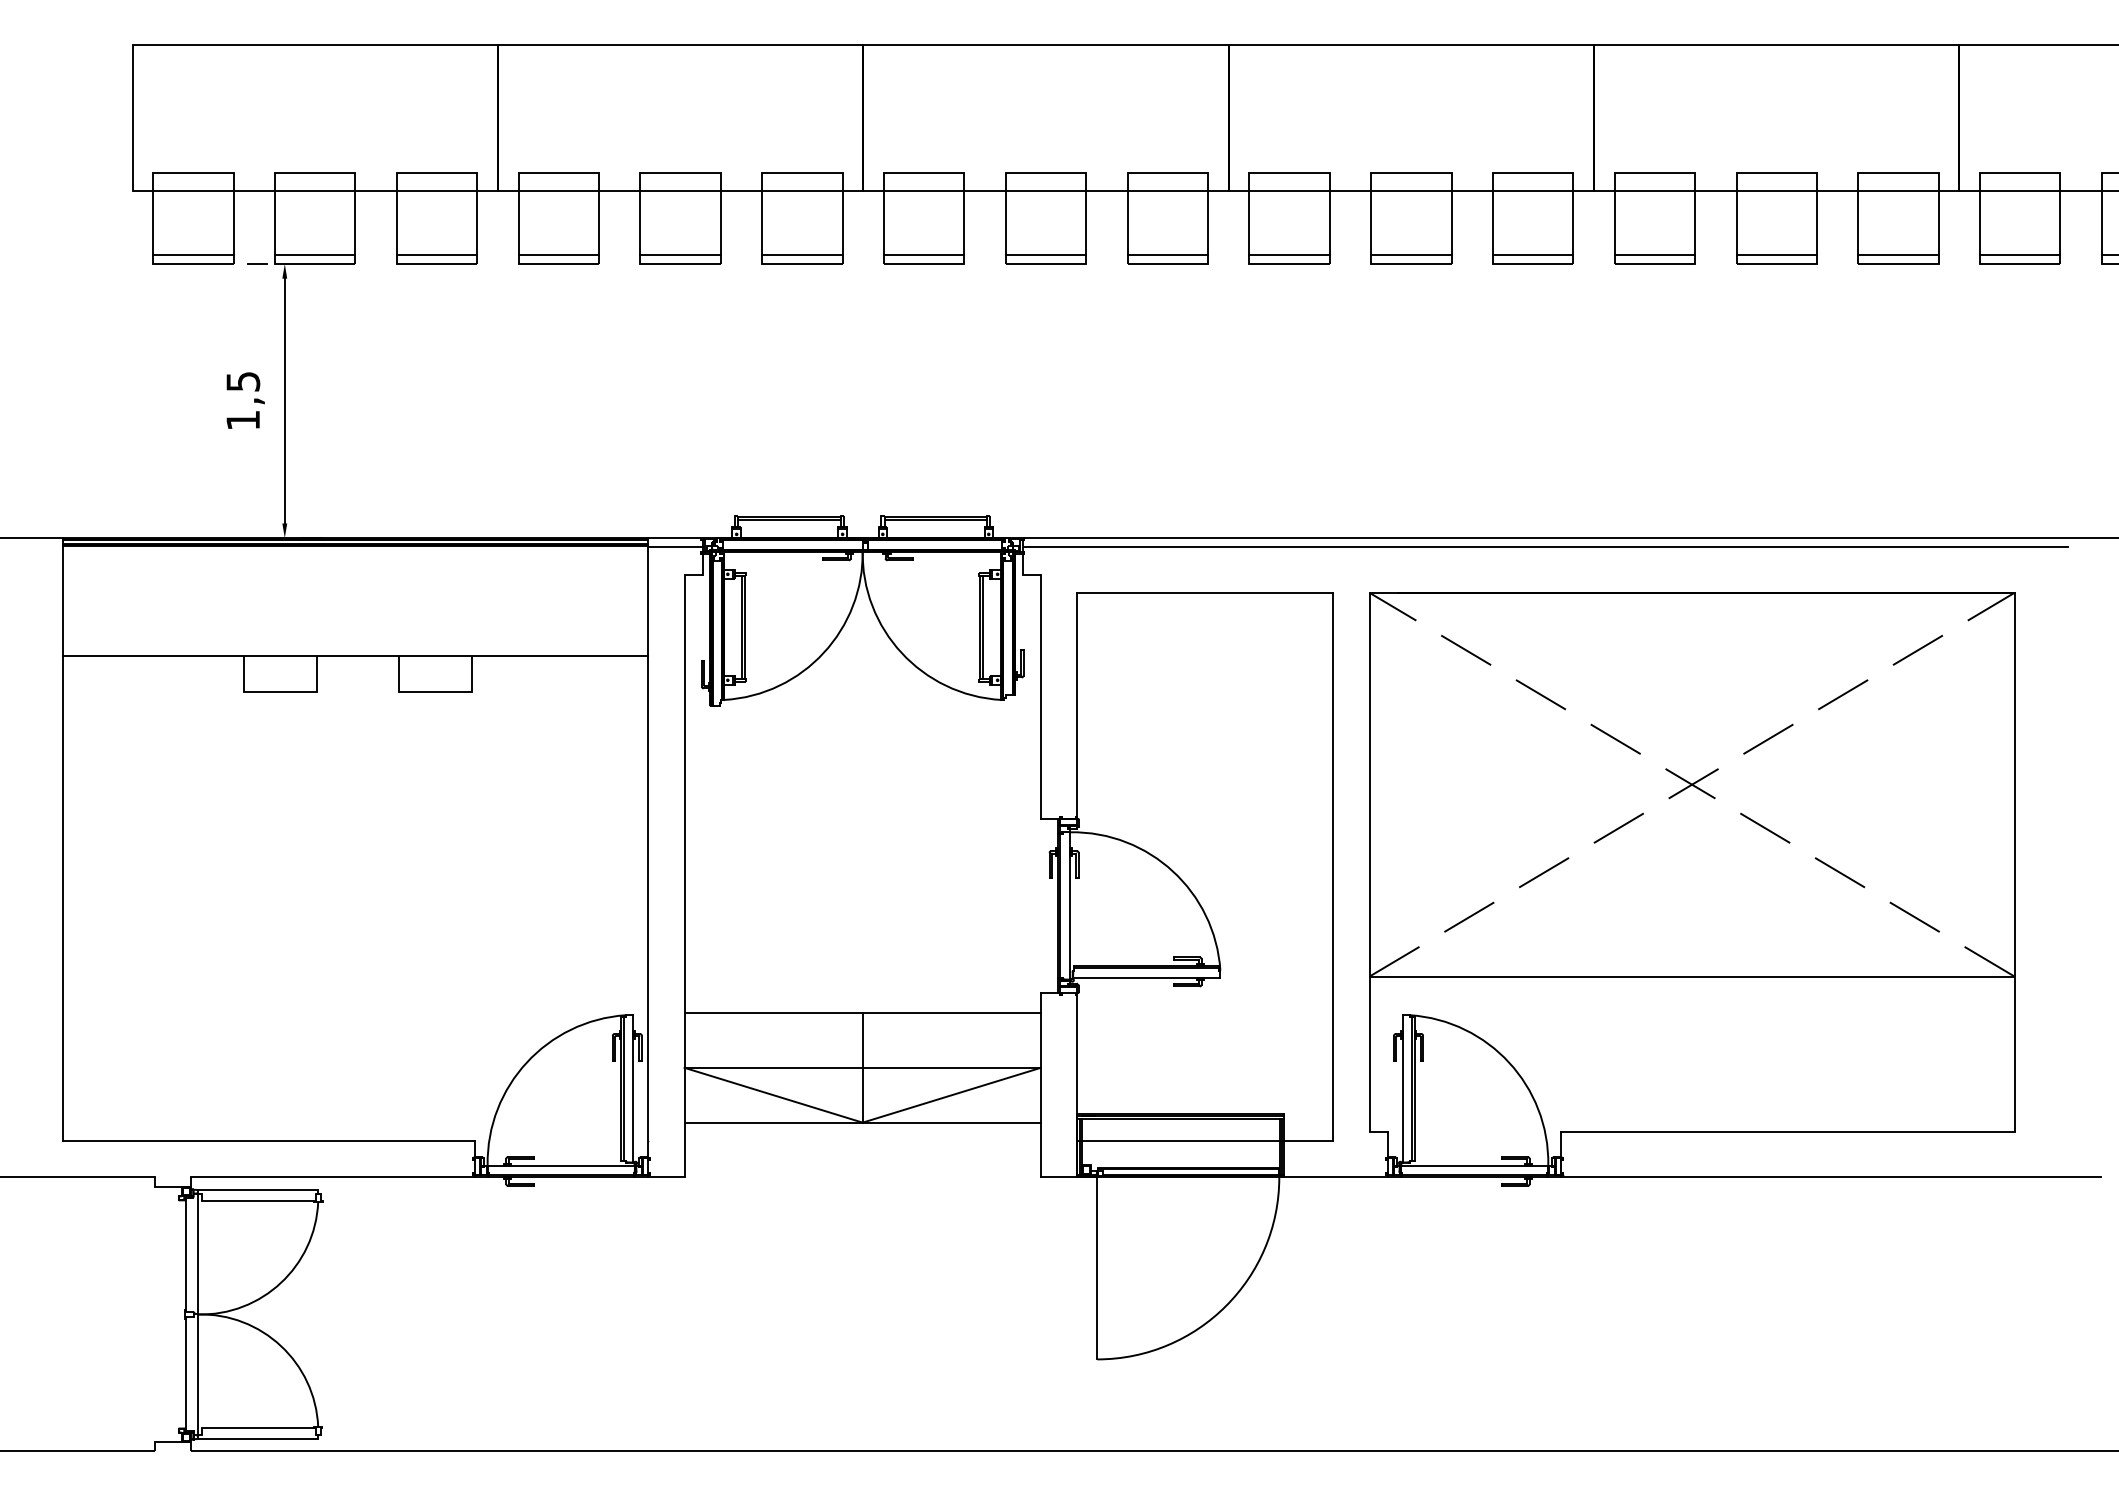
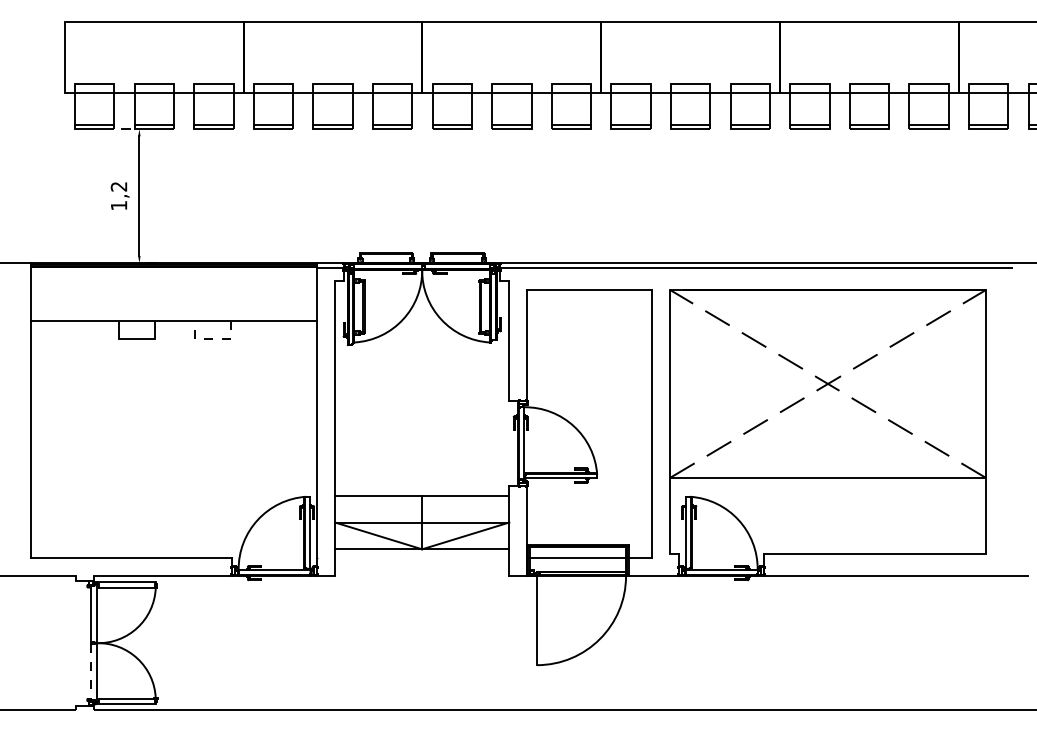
text: (242, 381) -> (118, 186), 1,5 -> 1,2
line: (436, 691) -> (213, 338), solid -> dashed
line: (186, 1374) -> (91, 672), solid -> dashed

